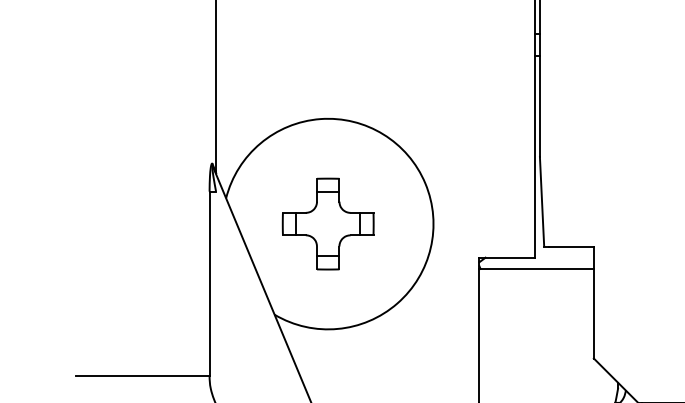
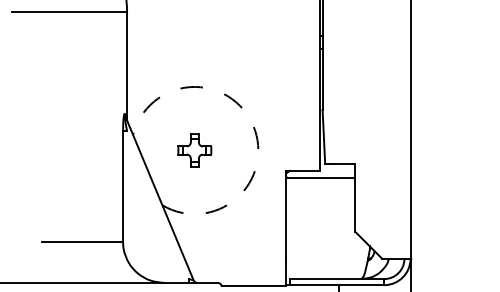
arc: (425, 184) -> (253, 126), solid -> dashed
part: (327, 224) -> (194, 150), size x0.6

